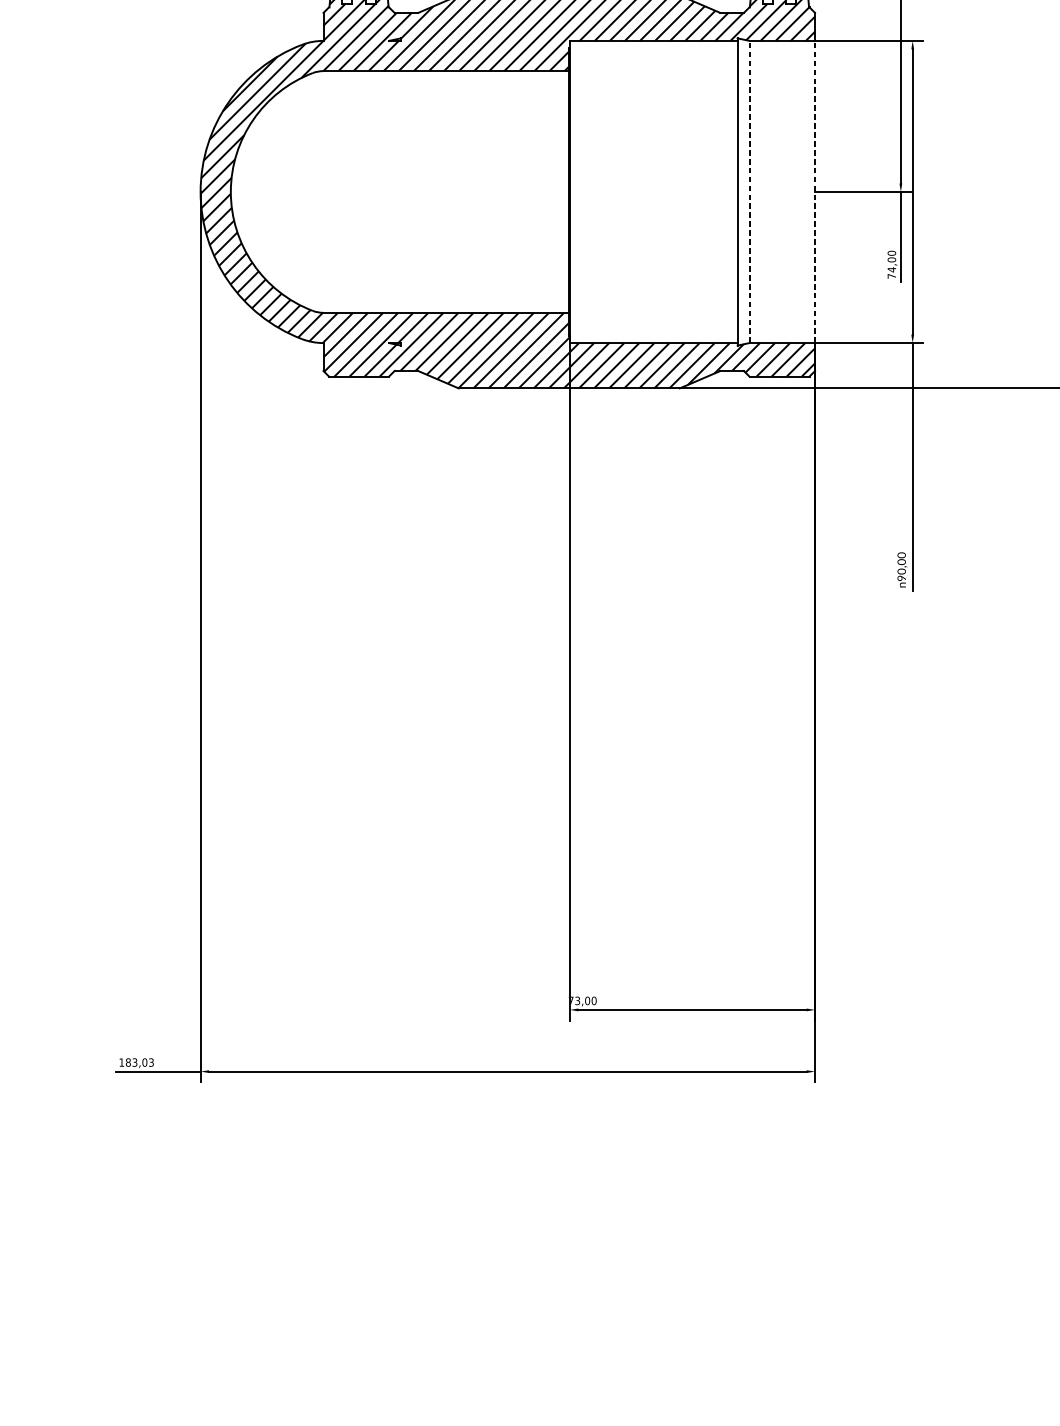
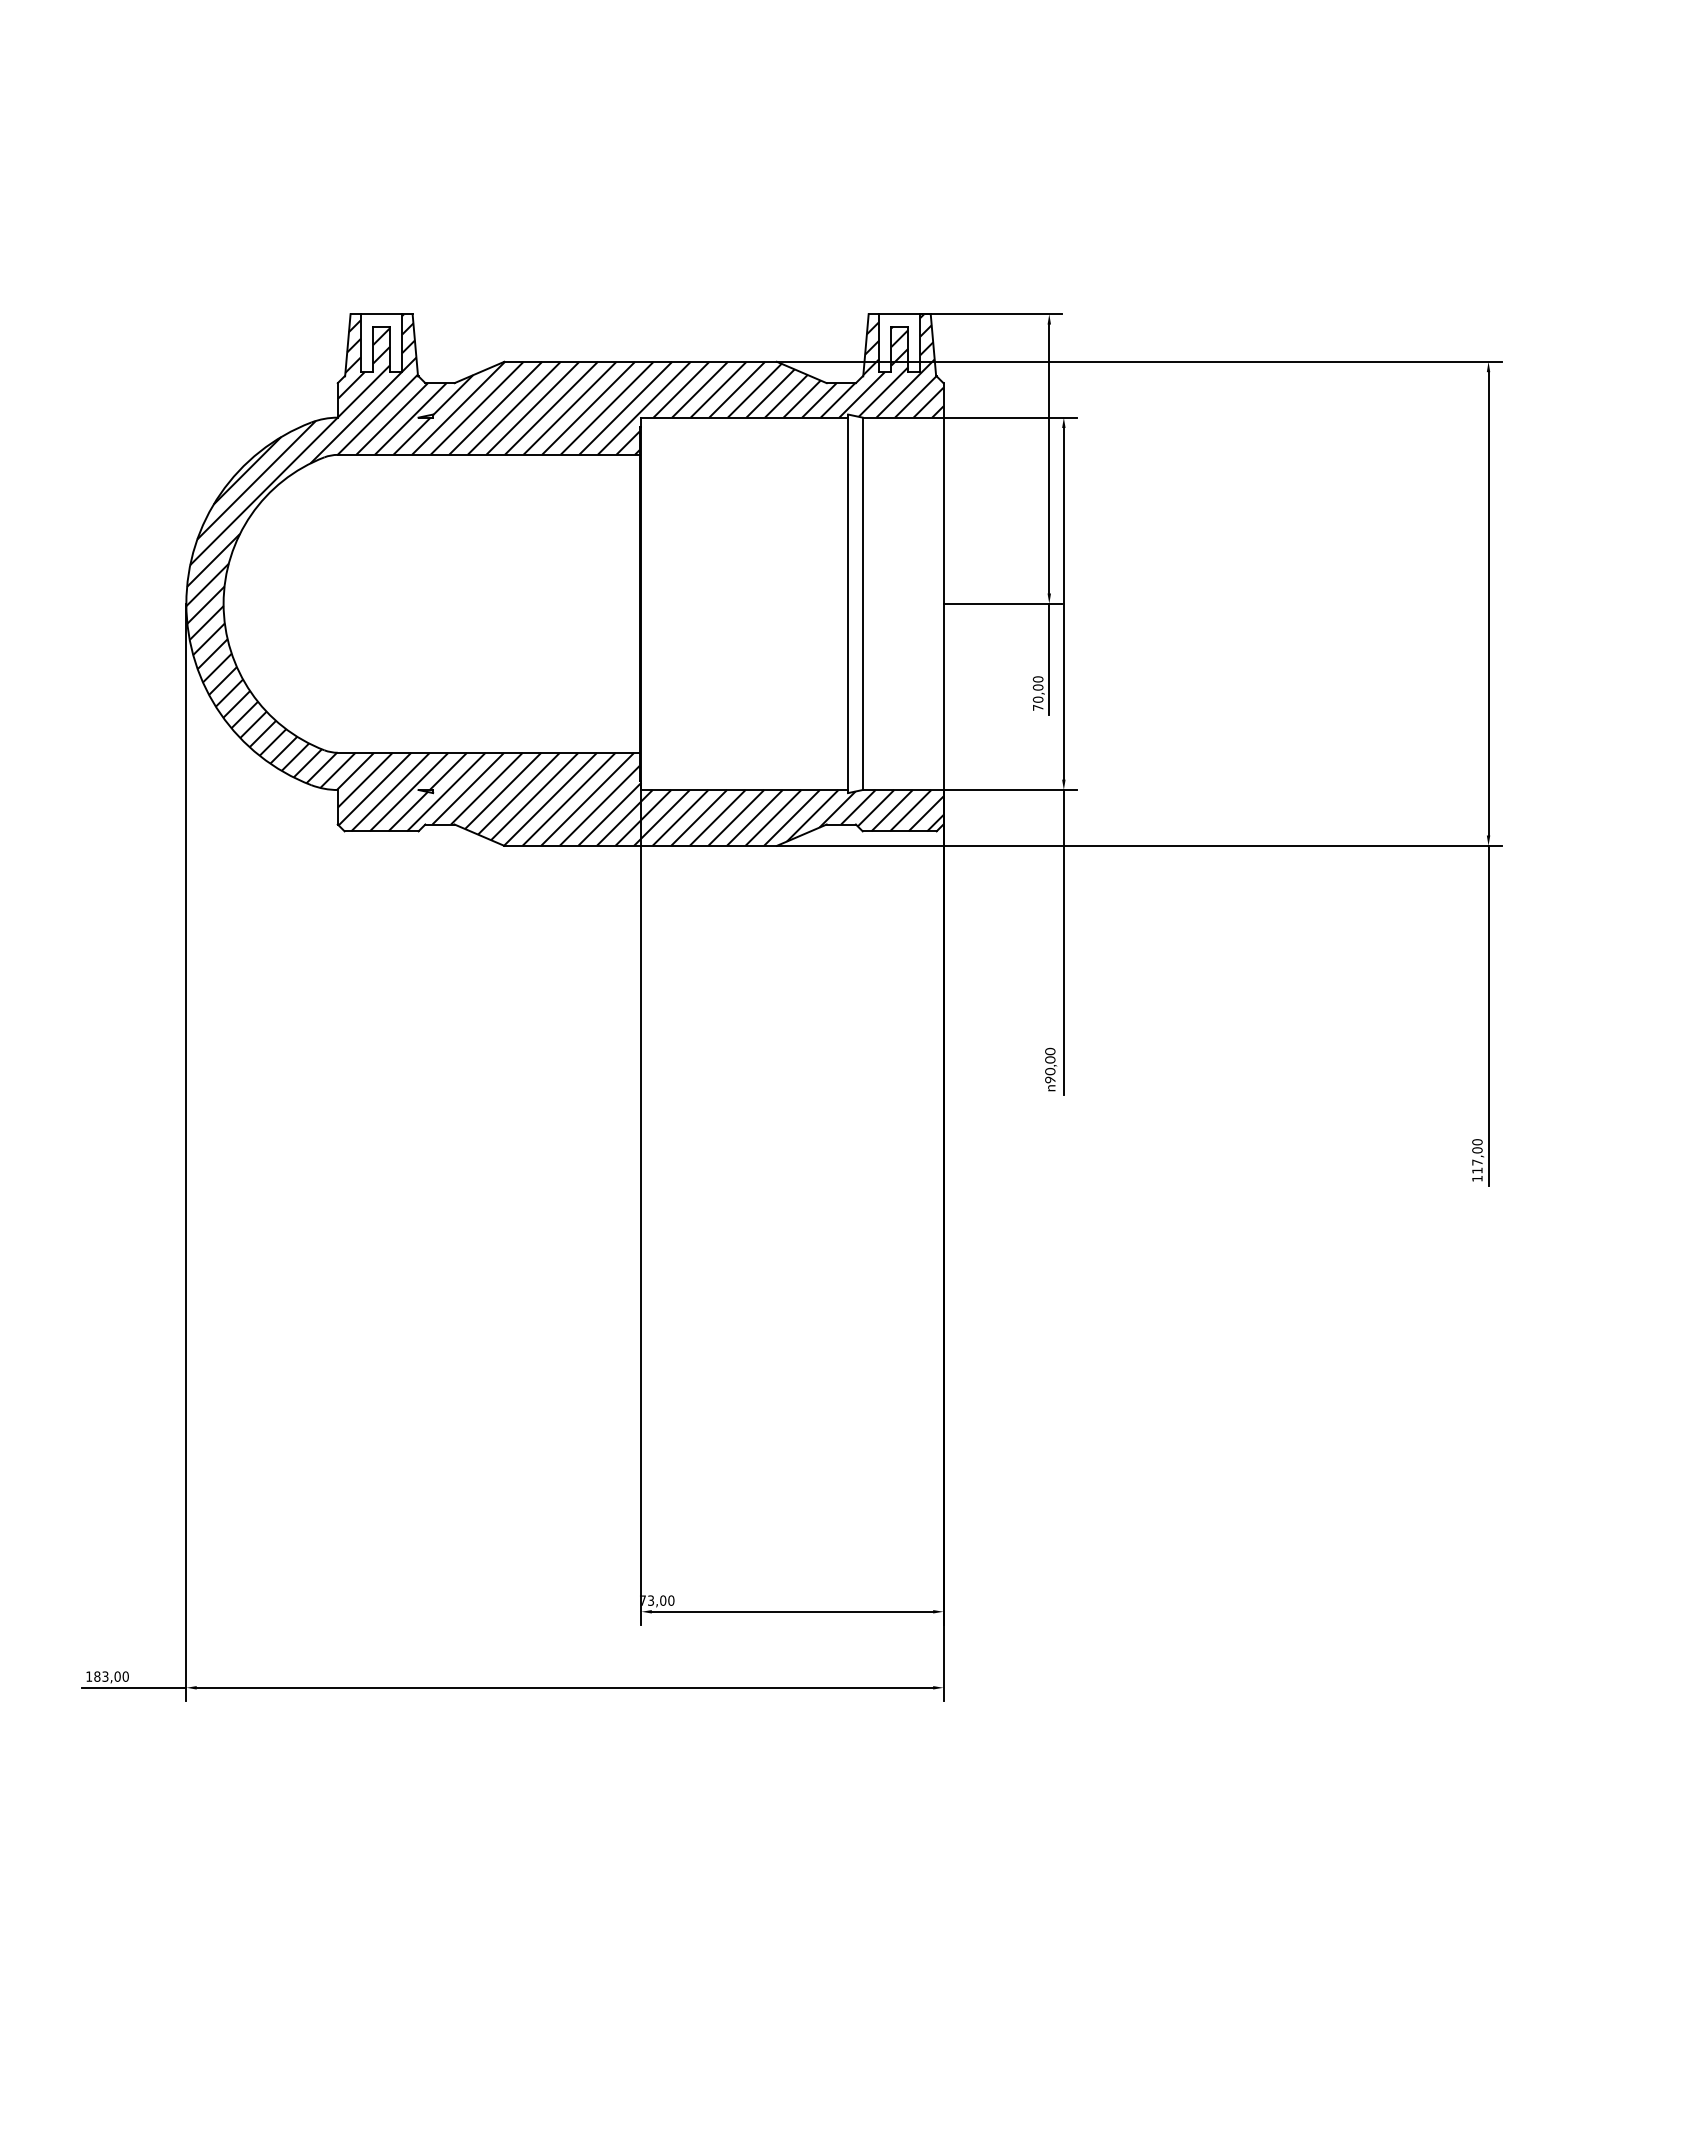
line: (749, 191) -> (862, 603), dashed -> solid
line: (815, 191) -> (943, 603), dashed -> solid
text: (891, 269) -> (1037, 699), 74,00 -> 70,00
text: (151, 1062) -> (125, 1676), 183,03 -> 183,00

